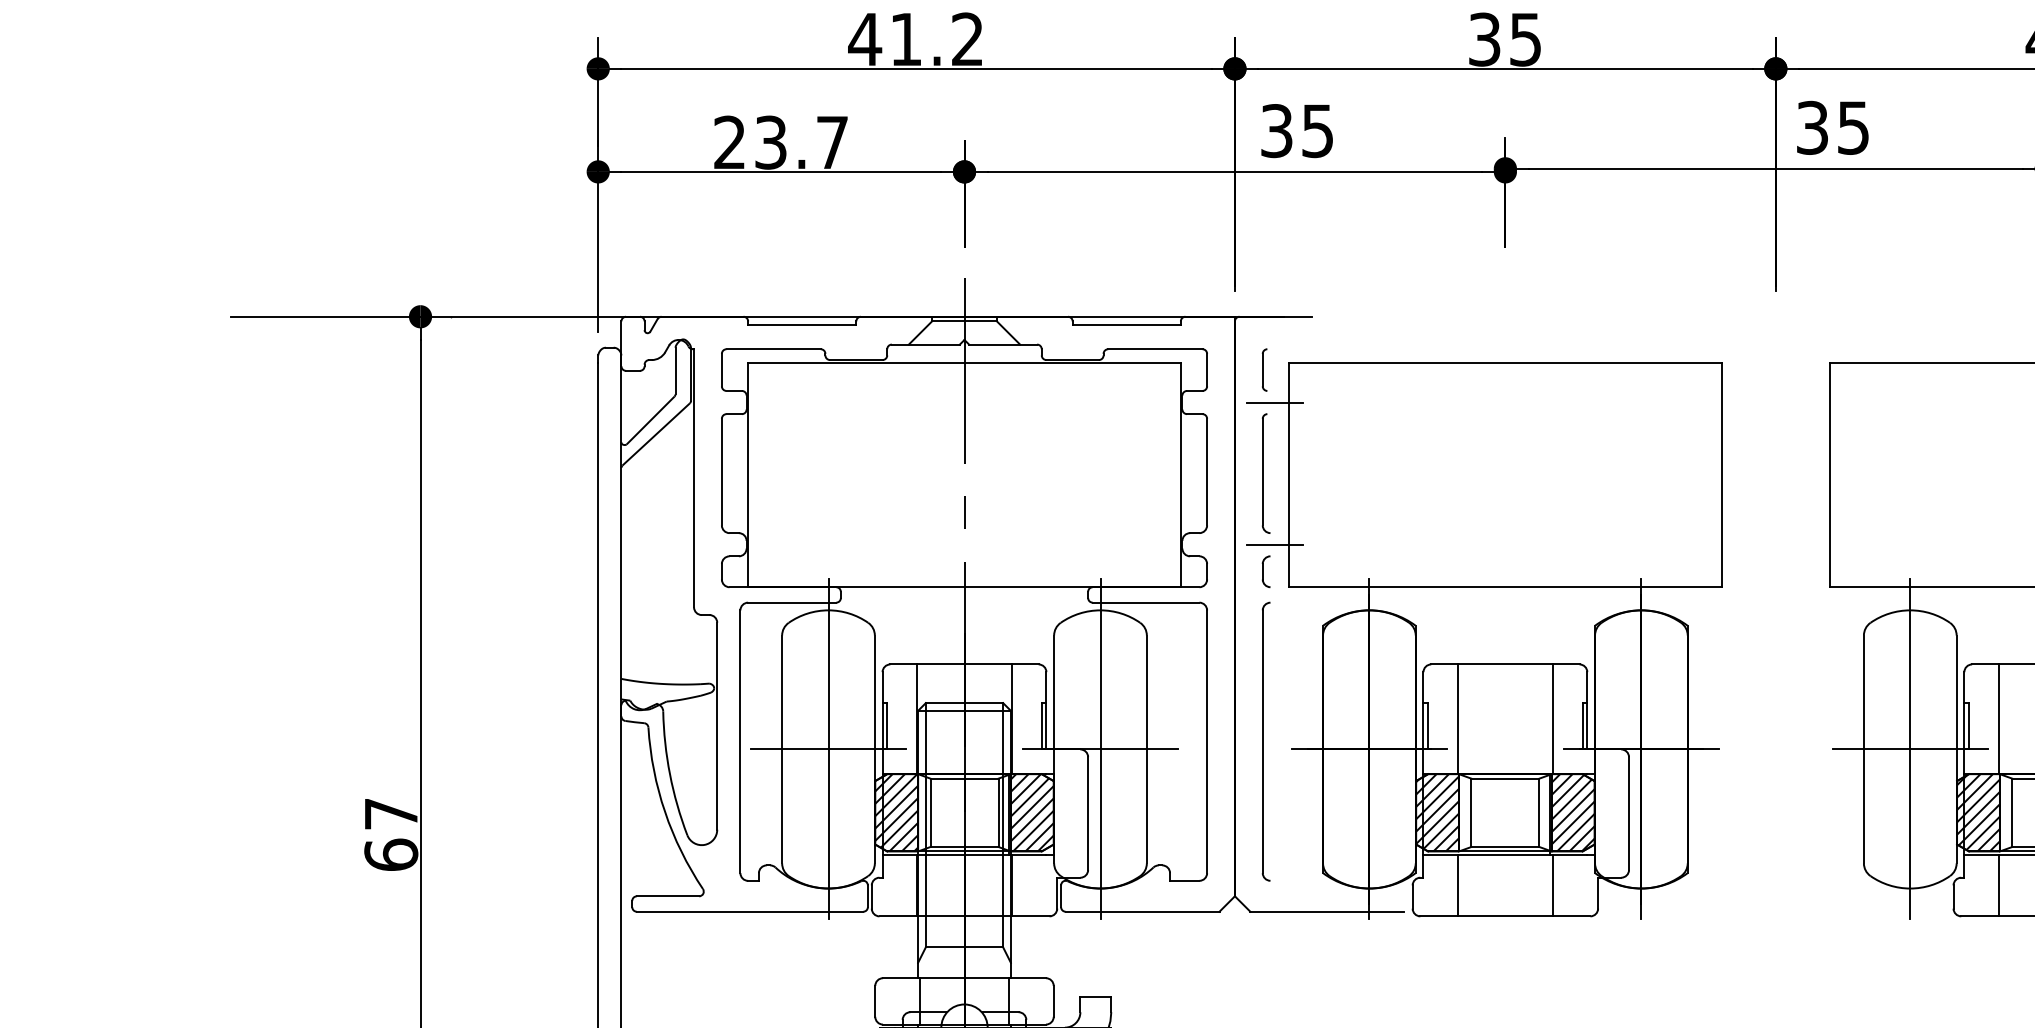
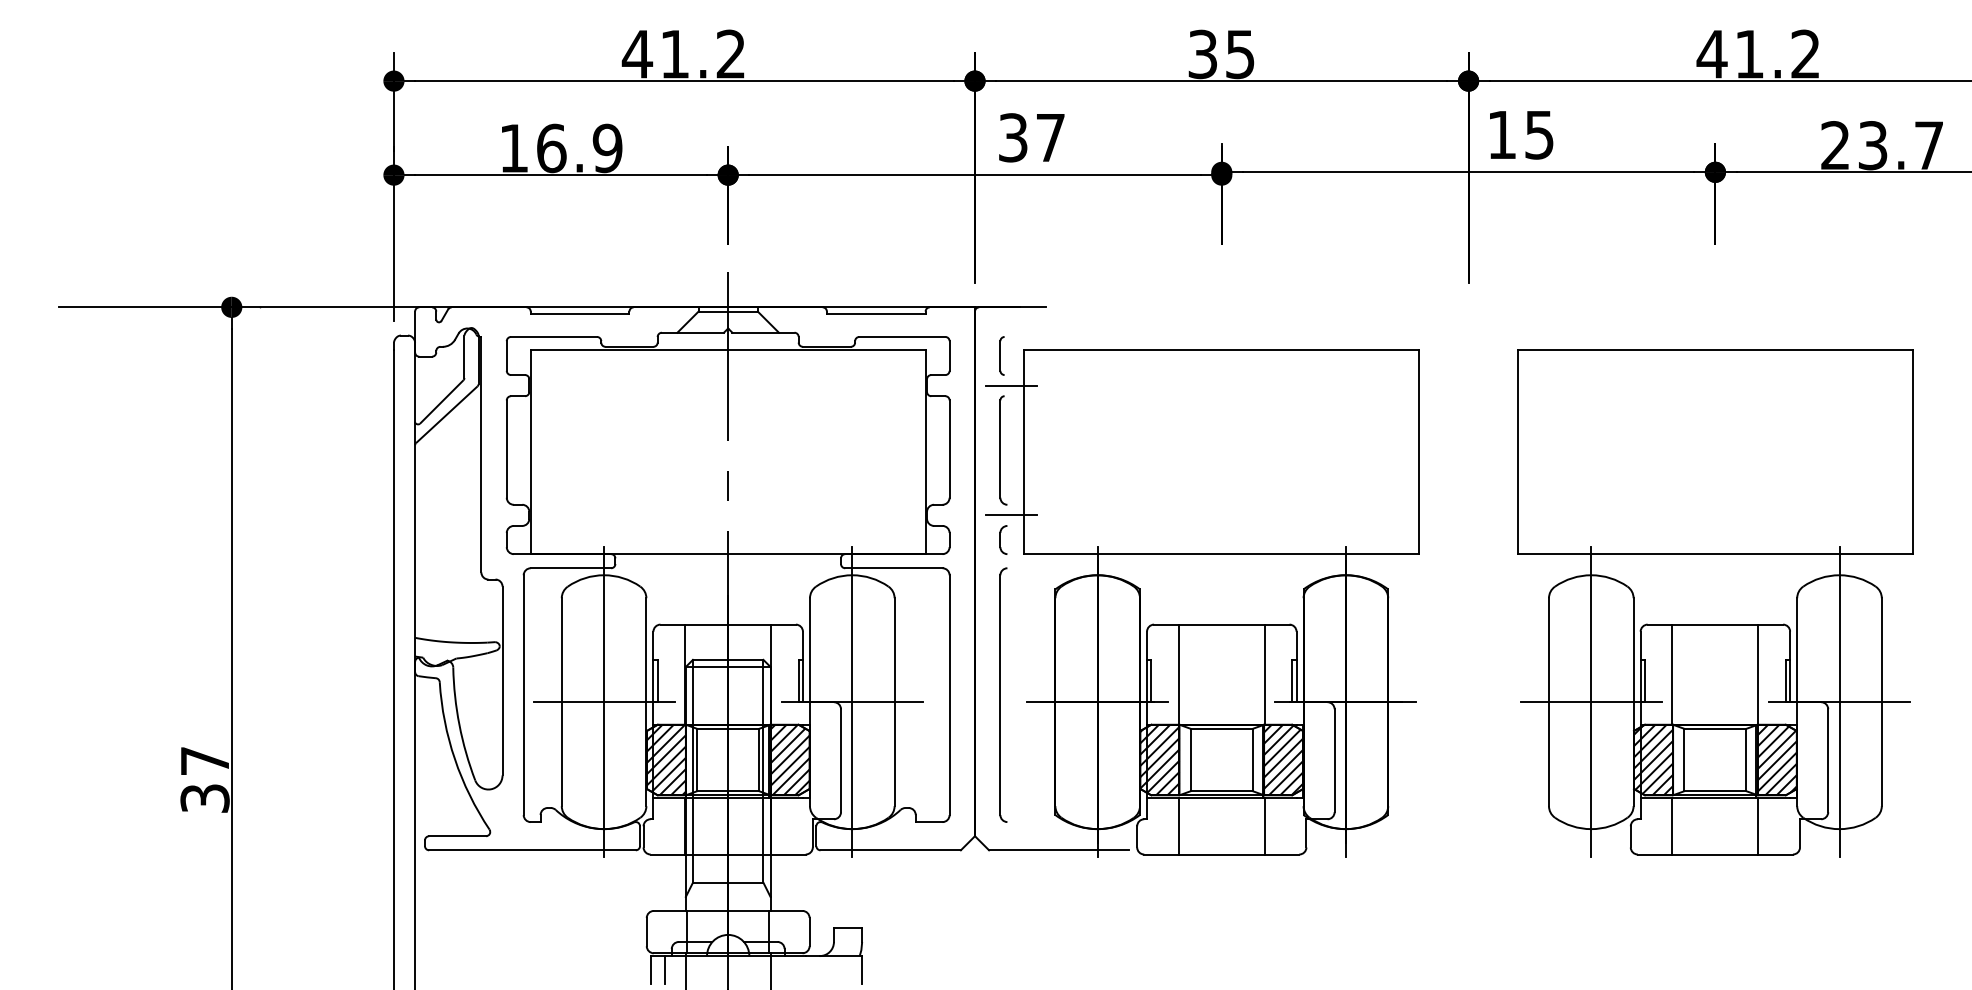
text: (1812, 127) -> (1502, 134), 35 -> 15
text: (1317, 131) -> (1050, 138), 35 -> 37
text: (780, 142) -> (560, 148), 23.7 -> 16.9
text: (390, 854) -> (204, 798), 67 -> 37

